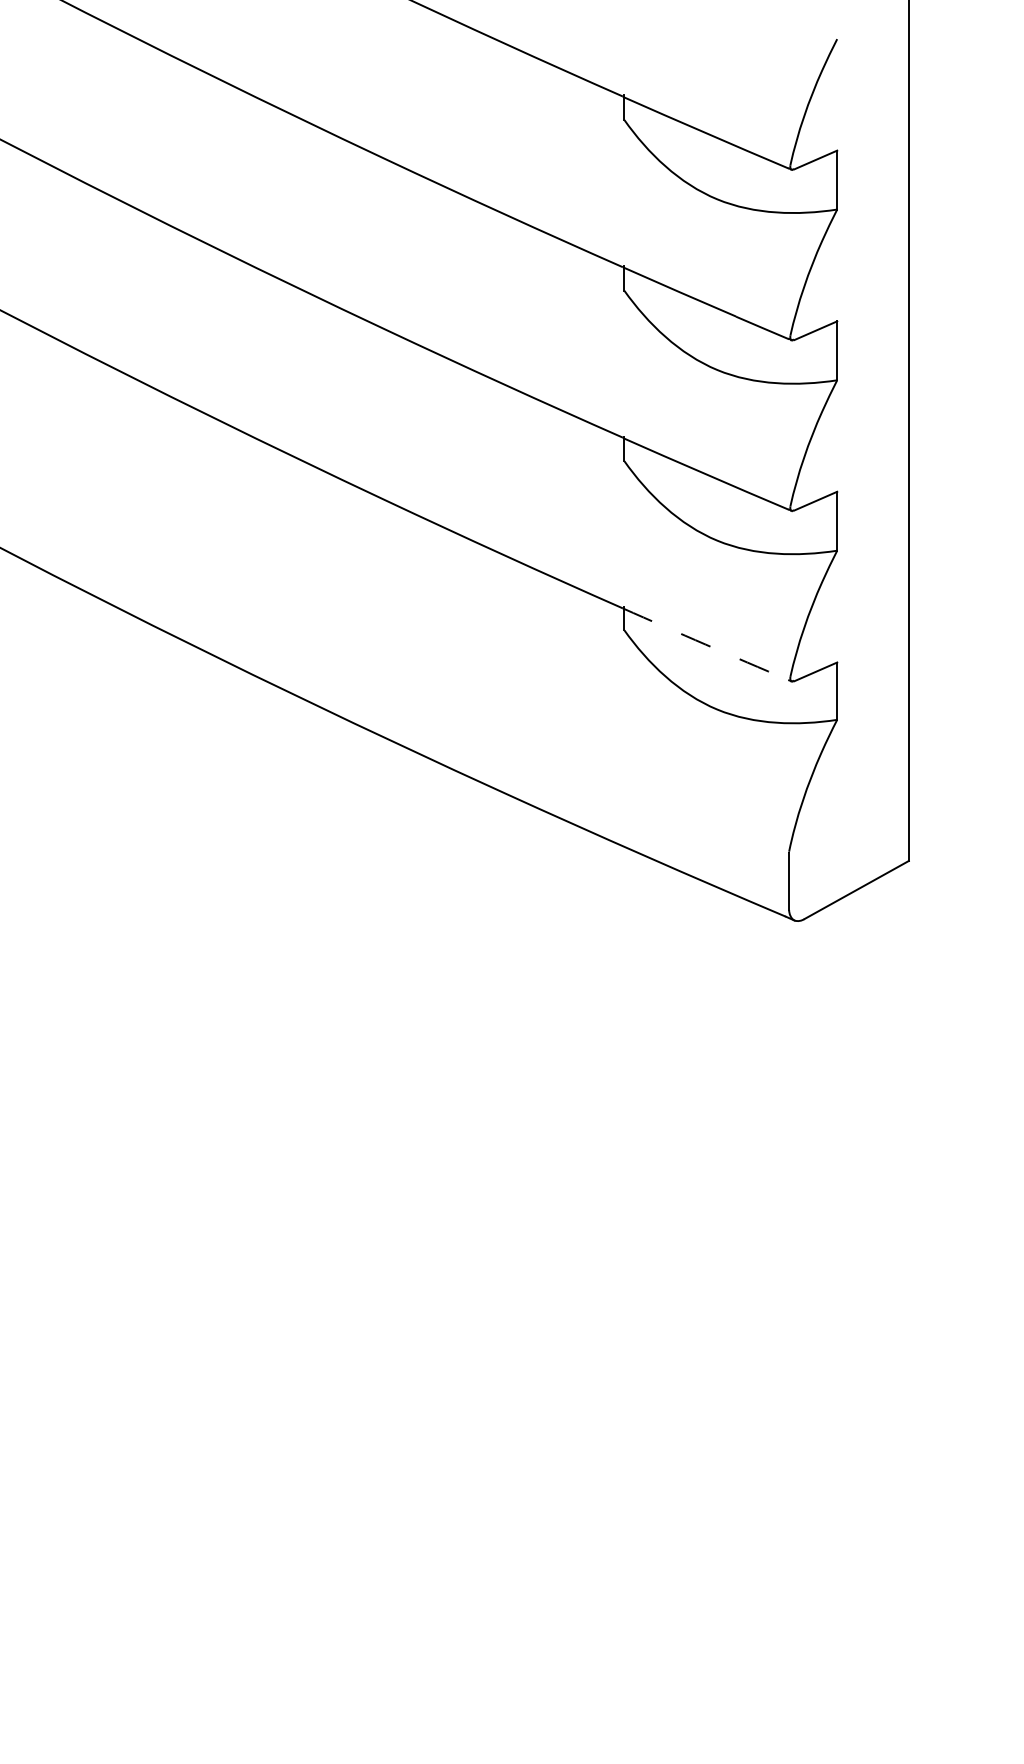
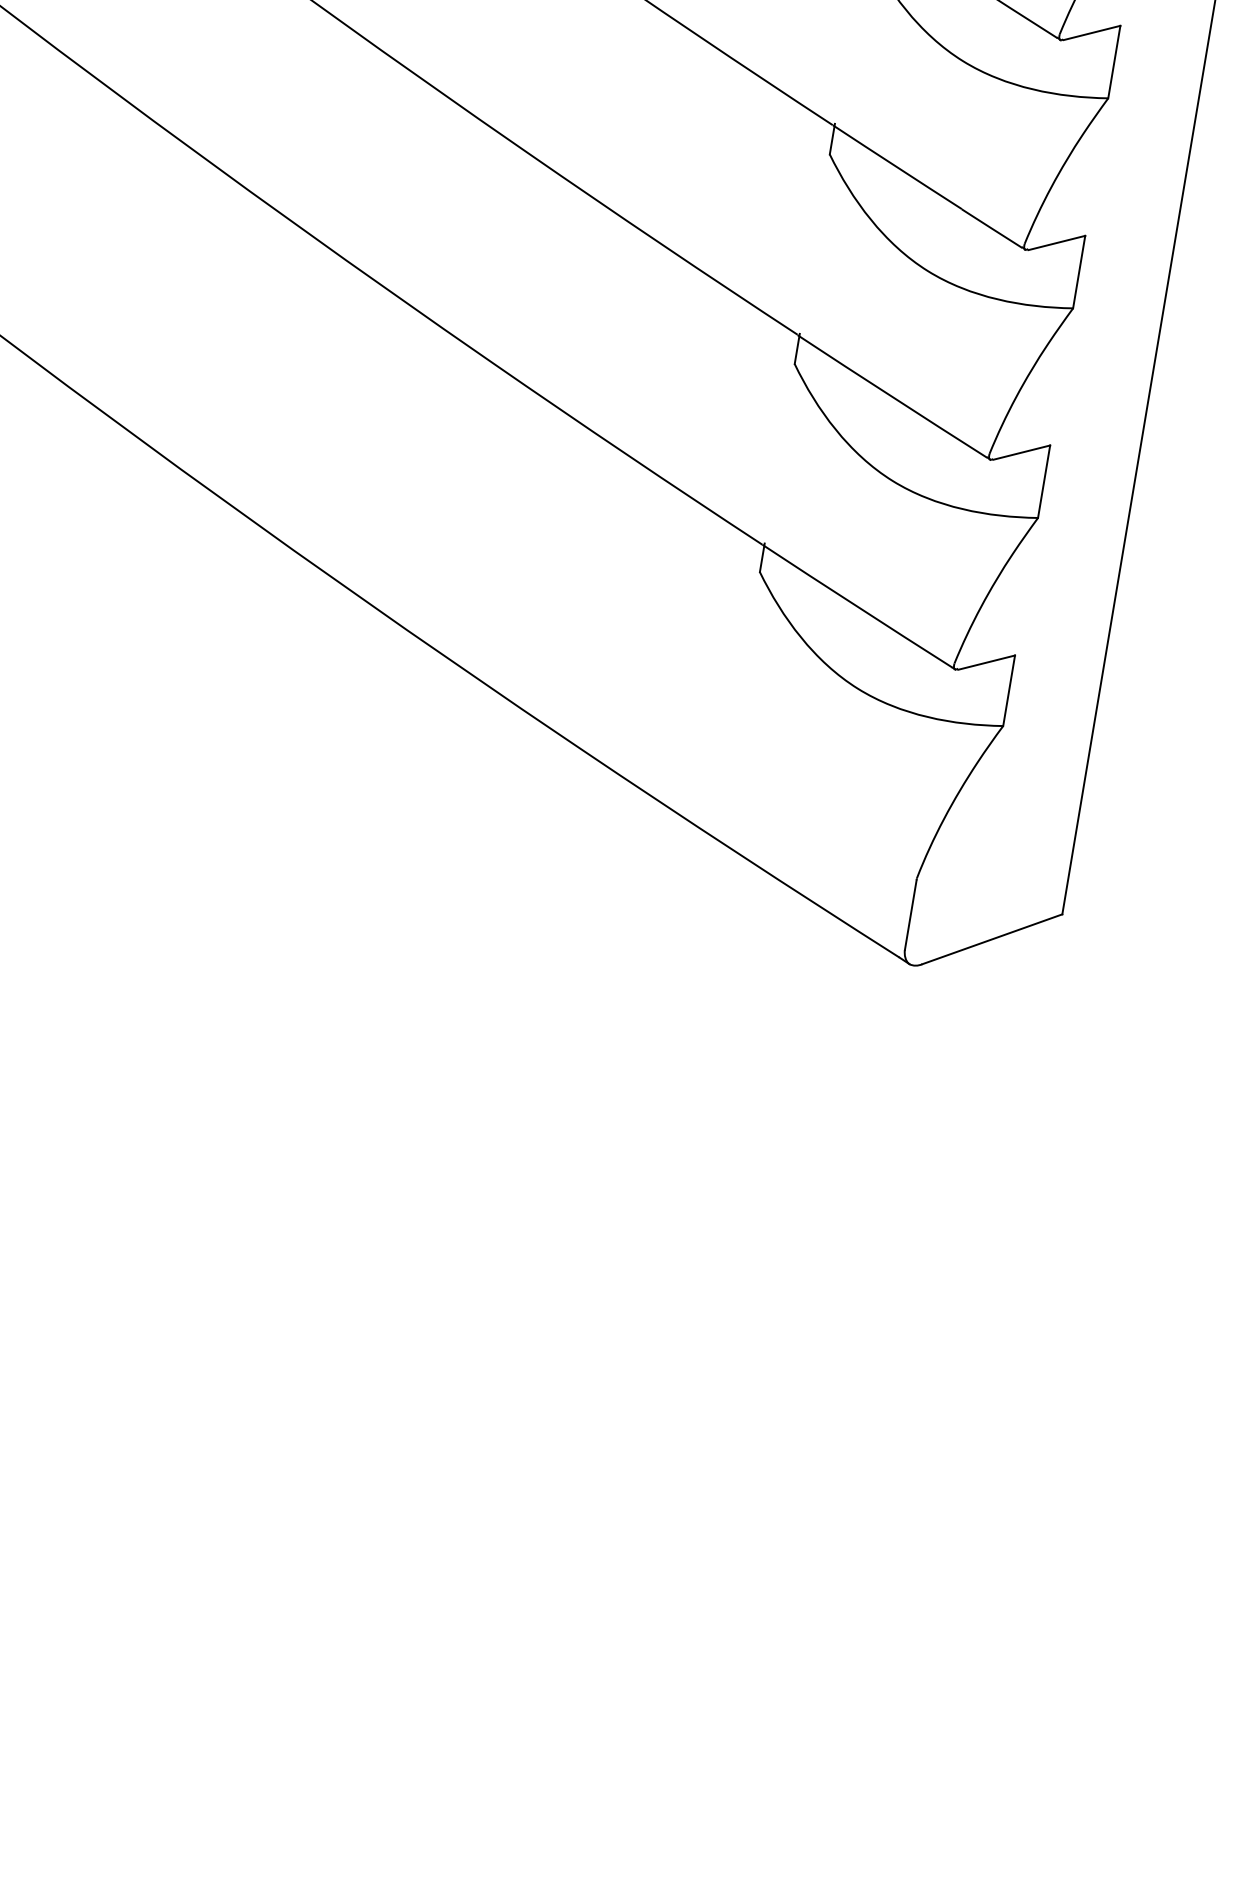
arc: (705, 644) -> (856, 606), dashed -> solid

